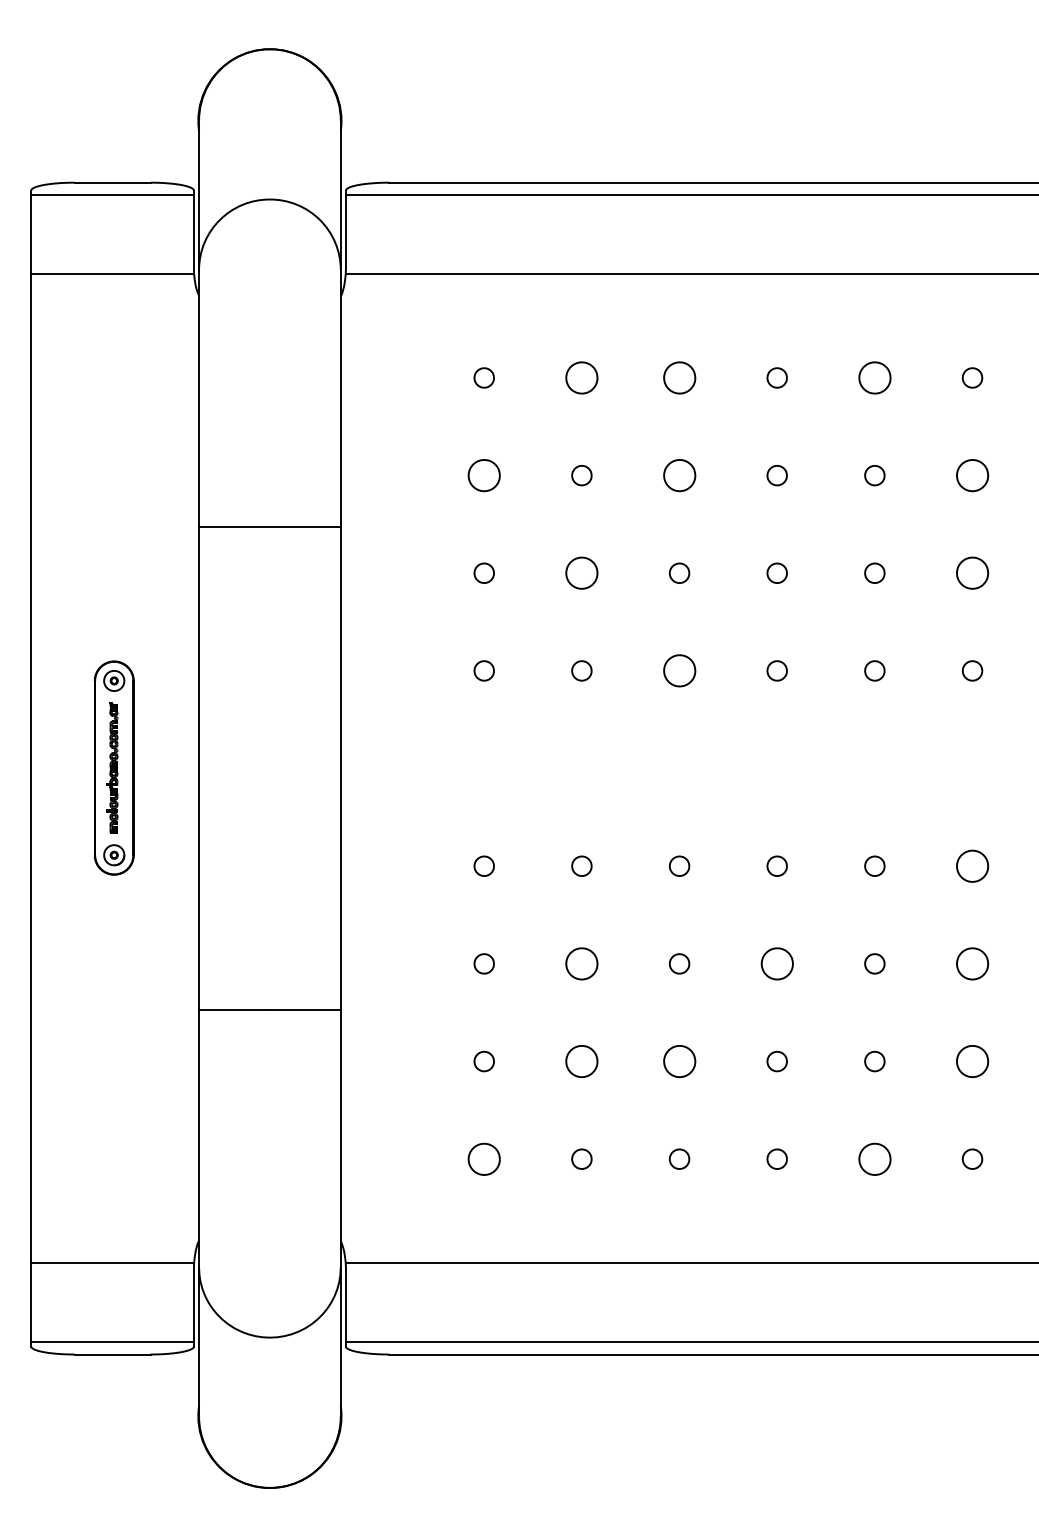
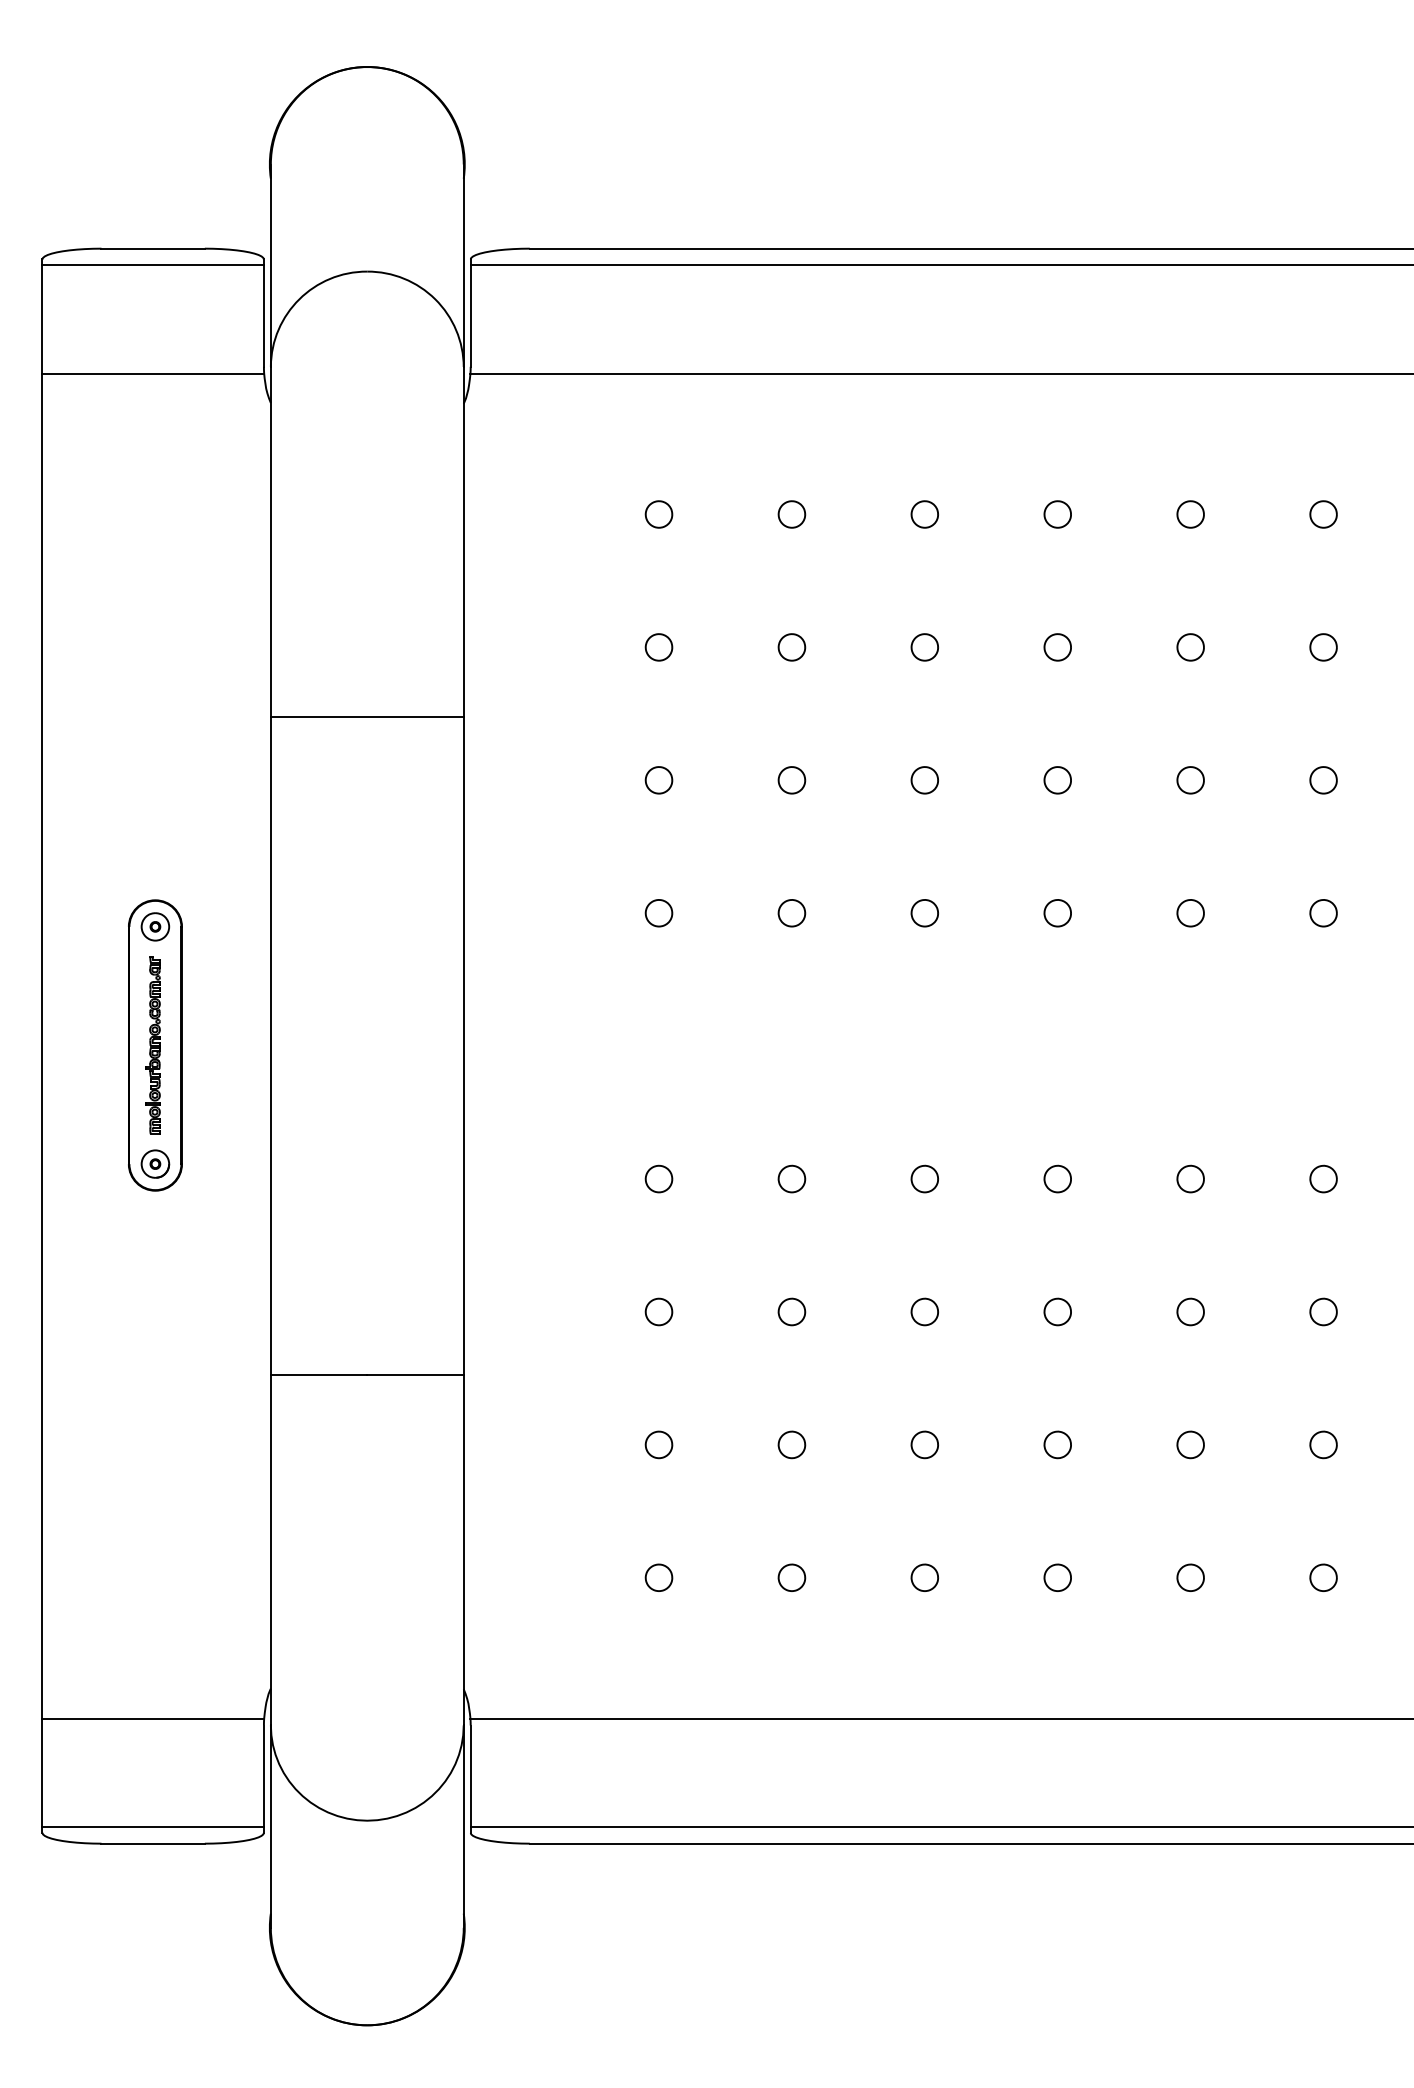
part: (581, 377) -> (791, 514), size x0.62
part: (679, 377) -> (924, 514), size x0.62
part: (874, 377) -> (1190, 514), size x0.62
part: (483, 475) -> (658, 647), size x0.62
part: (679, 475) -> (924, 647), size x0.62
part: (972, 475) -> (1323, 647), size x0.62
part: (581, 573) -> (791, 780), size x0.62
part: (972, 573) -> (1323, 780), size x0.62
part: (679, 671) -> (924, 913), size x0.62
part: (972, 865) -> (1323, 1178), size x0.62
part: (581, 963) -> (791, 1311), size x0.62
part: (777, 963) -> (1057, 1311), size x0.62
part: (972, 963) -> (1323, 1311), size x0.62
part: (581, 1061) -> (791, 1444), size x0.62
part: (679, 1061) -> (924, 1444), size x0.62
part: (972, 1061) -> (1323, 1444), size x0.62
part: (483, 1158) -> (658, 1577), size x0.62
part: (874, 1158) -> (1190, 1577), size x0.62

